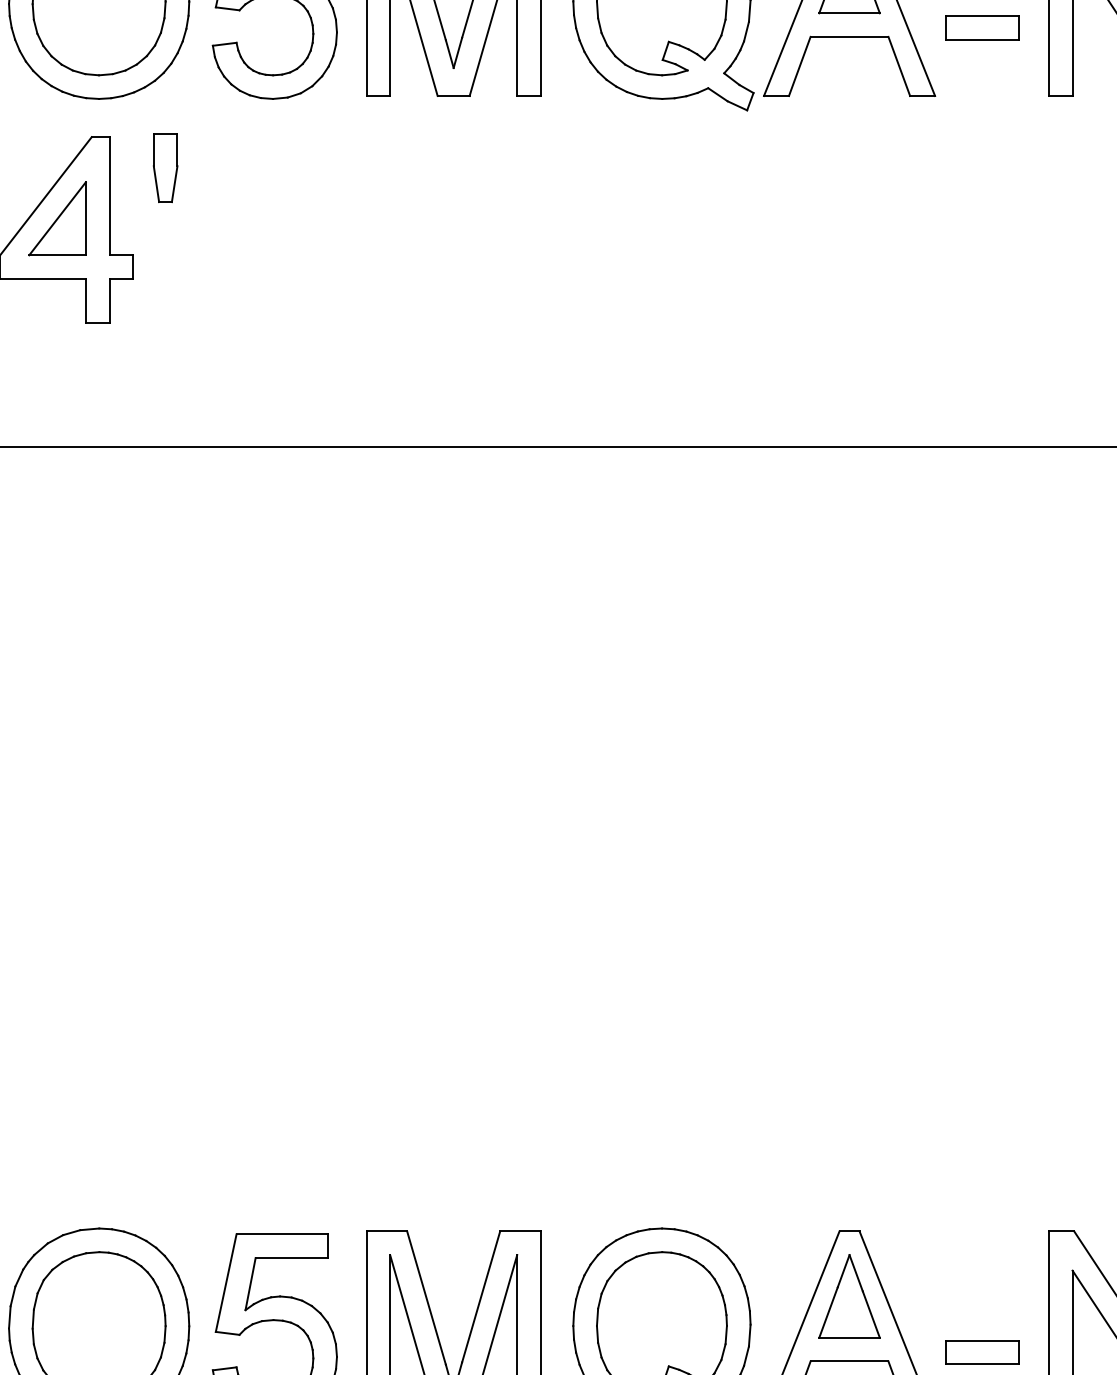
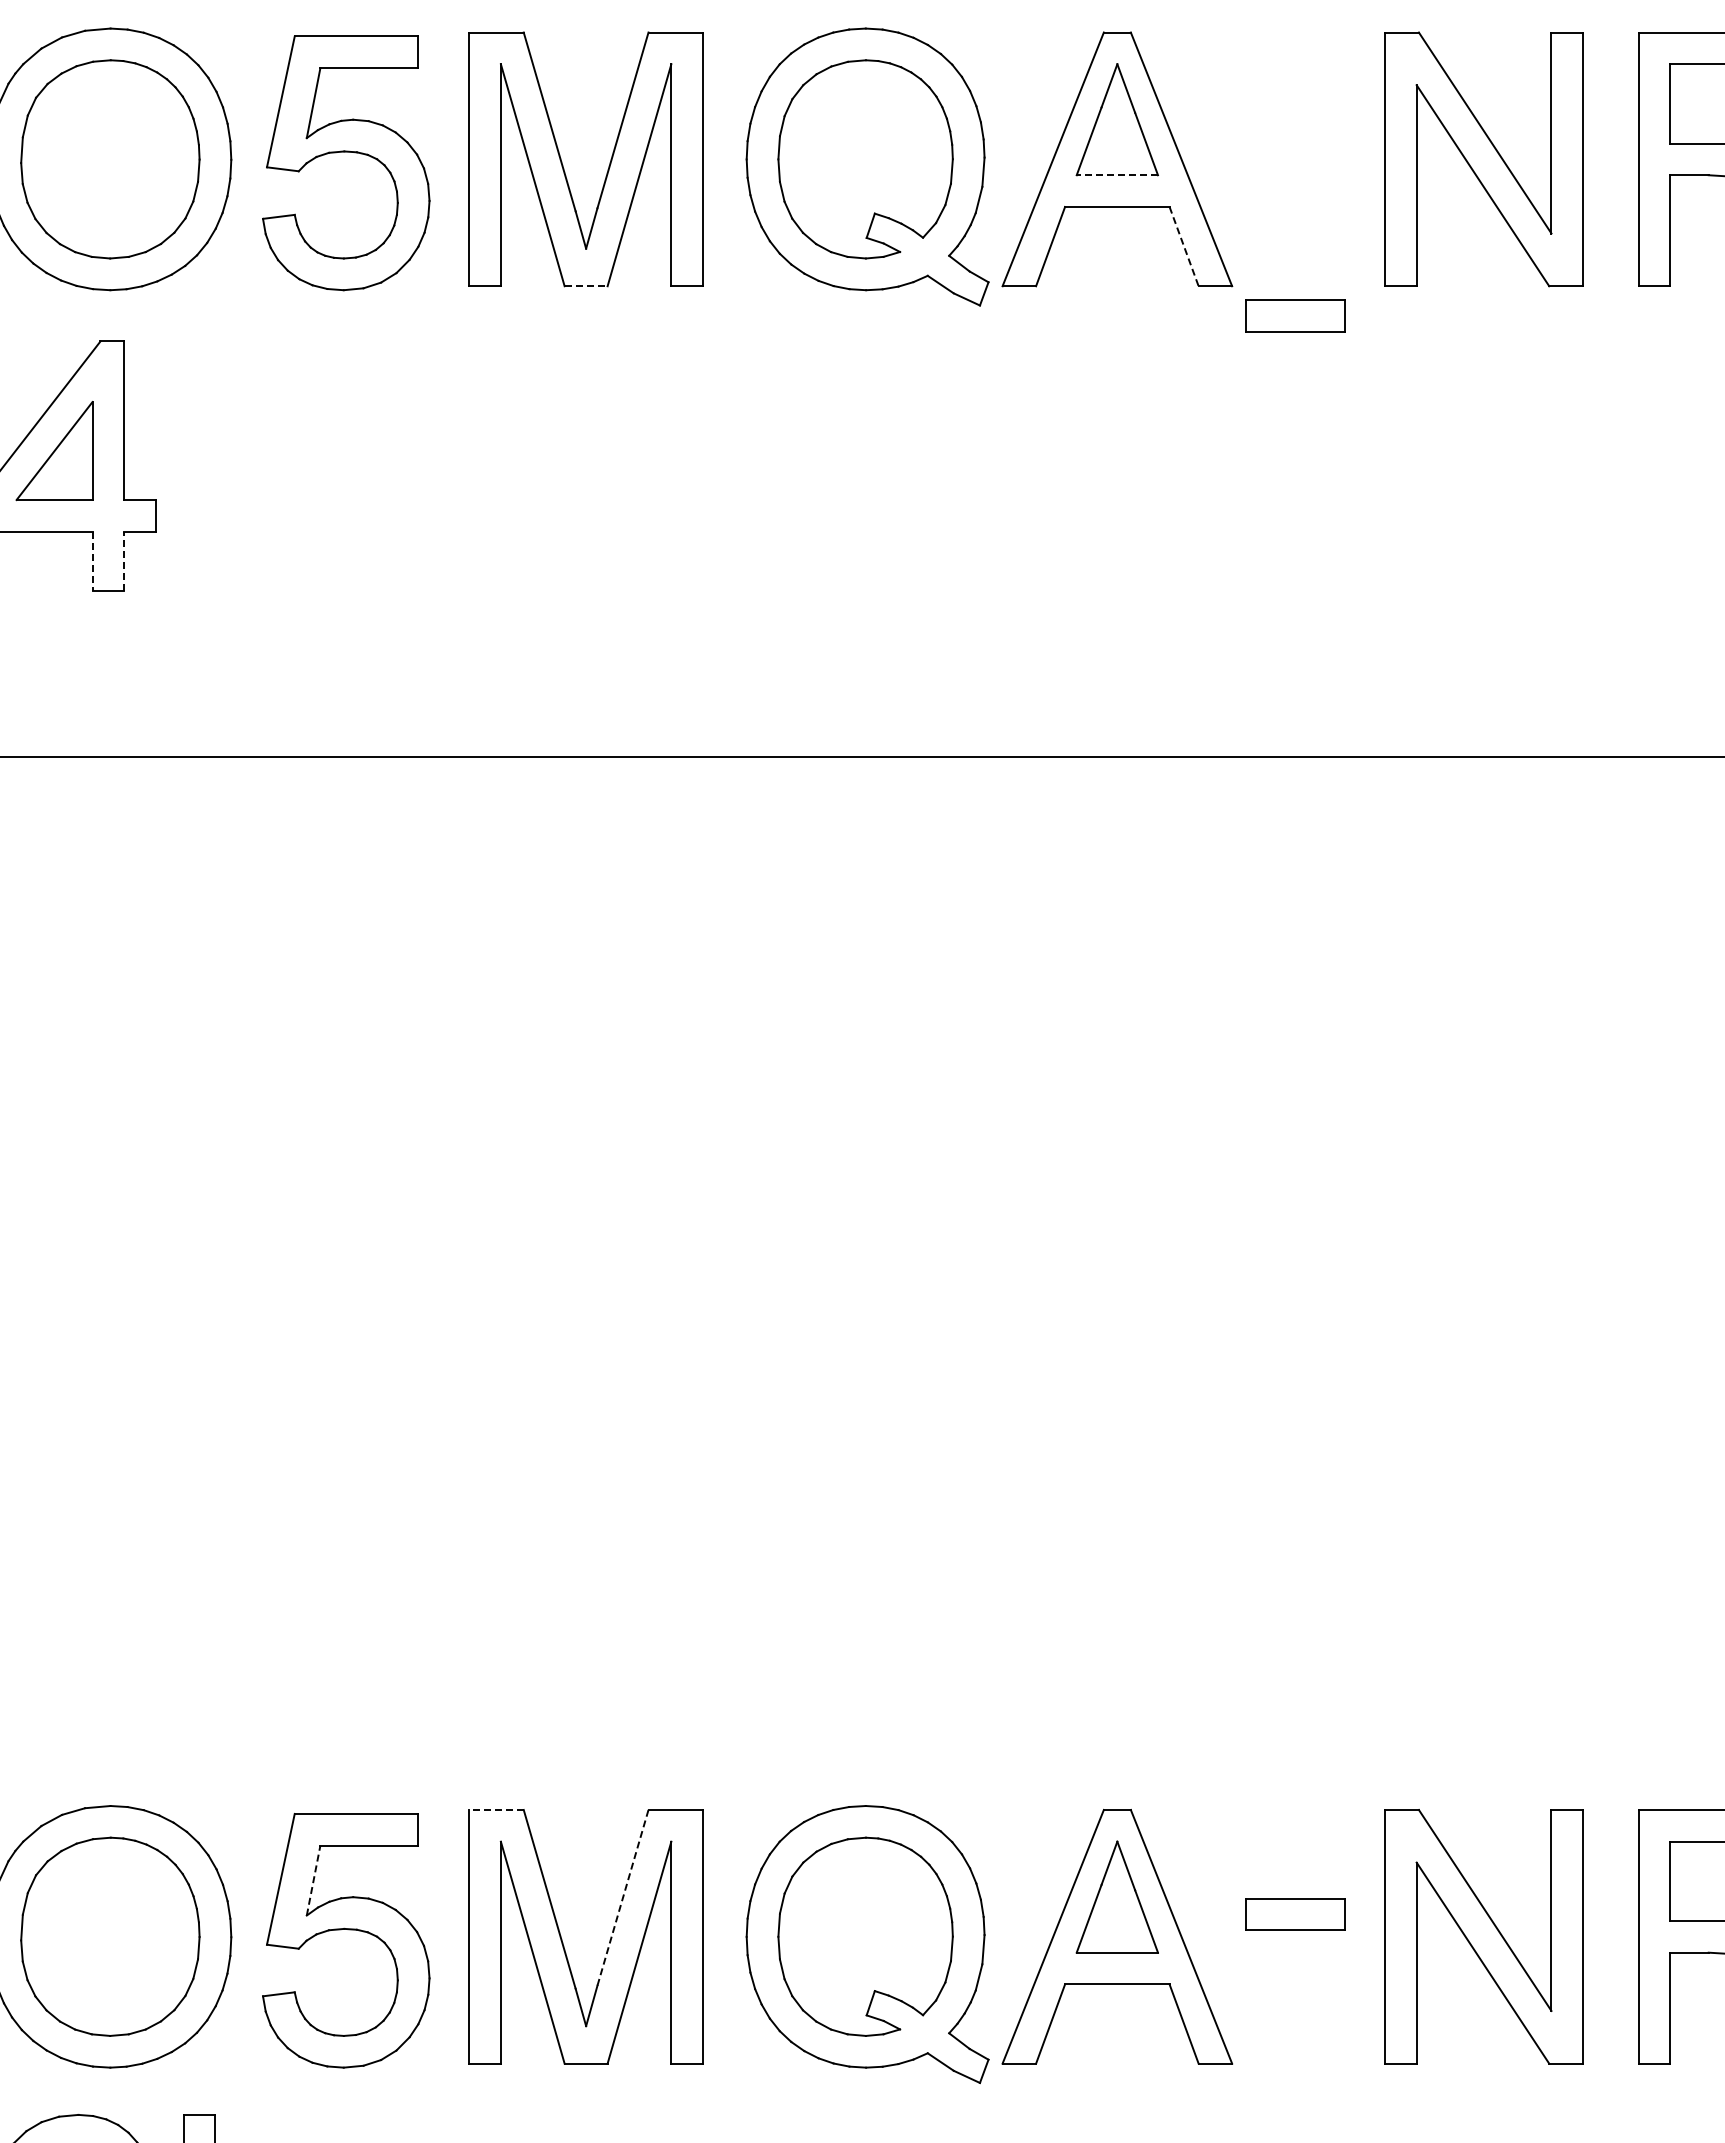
line: (849, 13) -> (1117, 175), solid -> dashed
part: (982, 27) -> (1295, 315), moved
line: (899, 67) -> (1184, 247), solid -> dashed
line: (453, 96) -> (586, 286), solid -> dashed
part: (165, 167) -> (199, 382), removed
line: (85, 301) -> (92, 561), solid -> dashed
line: (109, 301) -> (124, 561), solid -> dashed
line: (386, 1231) -> (495, 1809), solid -> dashed
line: (250, 1284) -> (313, 1880), solid -> dashed
line: (480, 1297) -> (622, 1898), solid -> dashed
part: (982, 1352) -> (1295, 1914), moved

